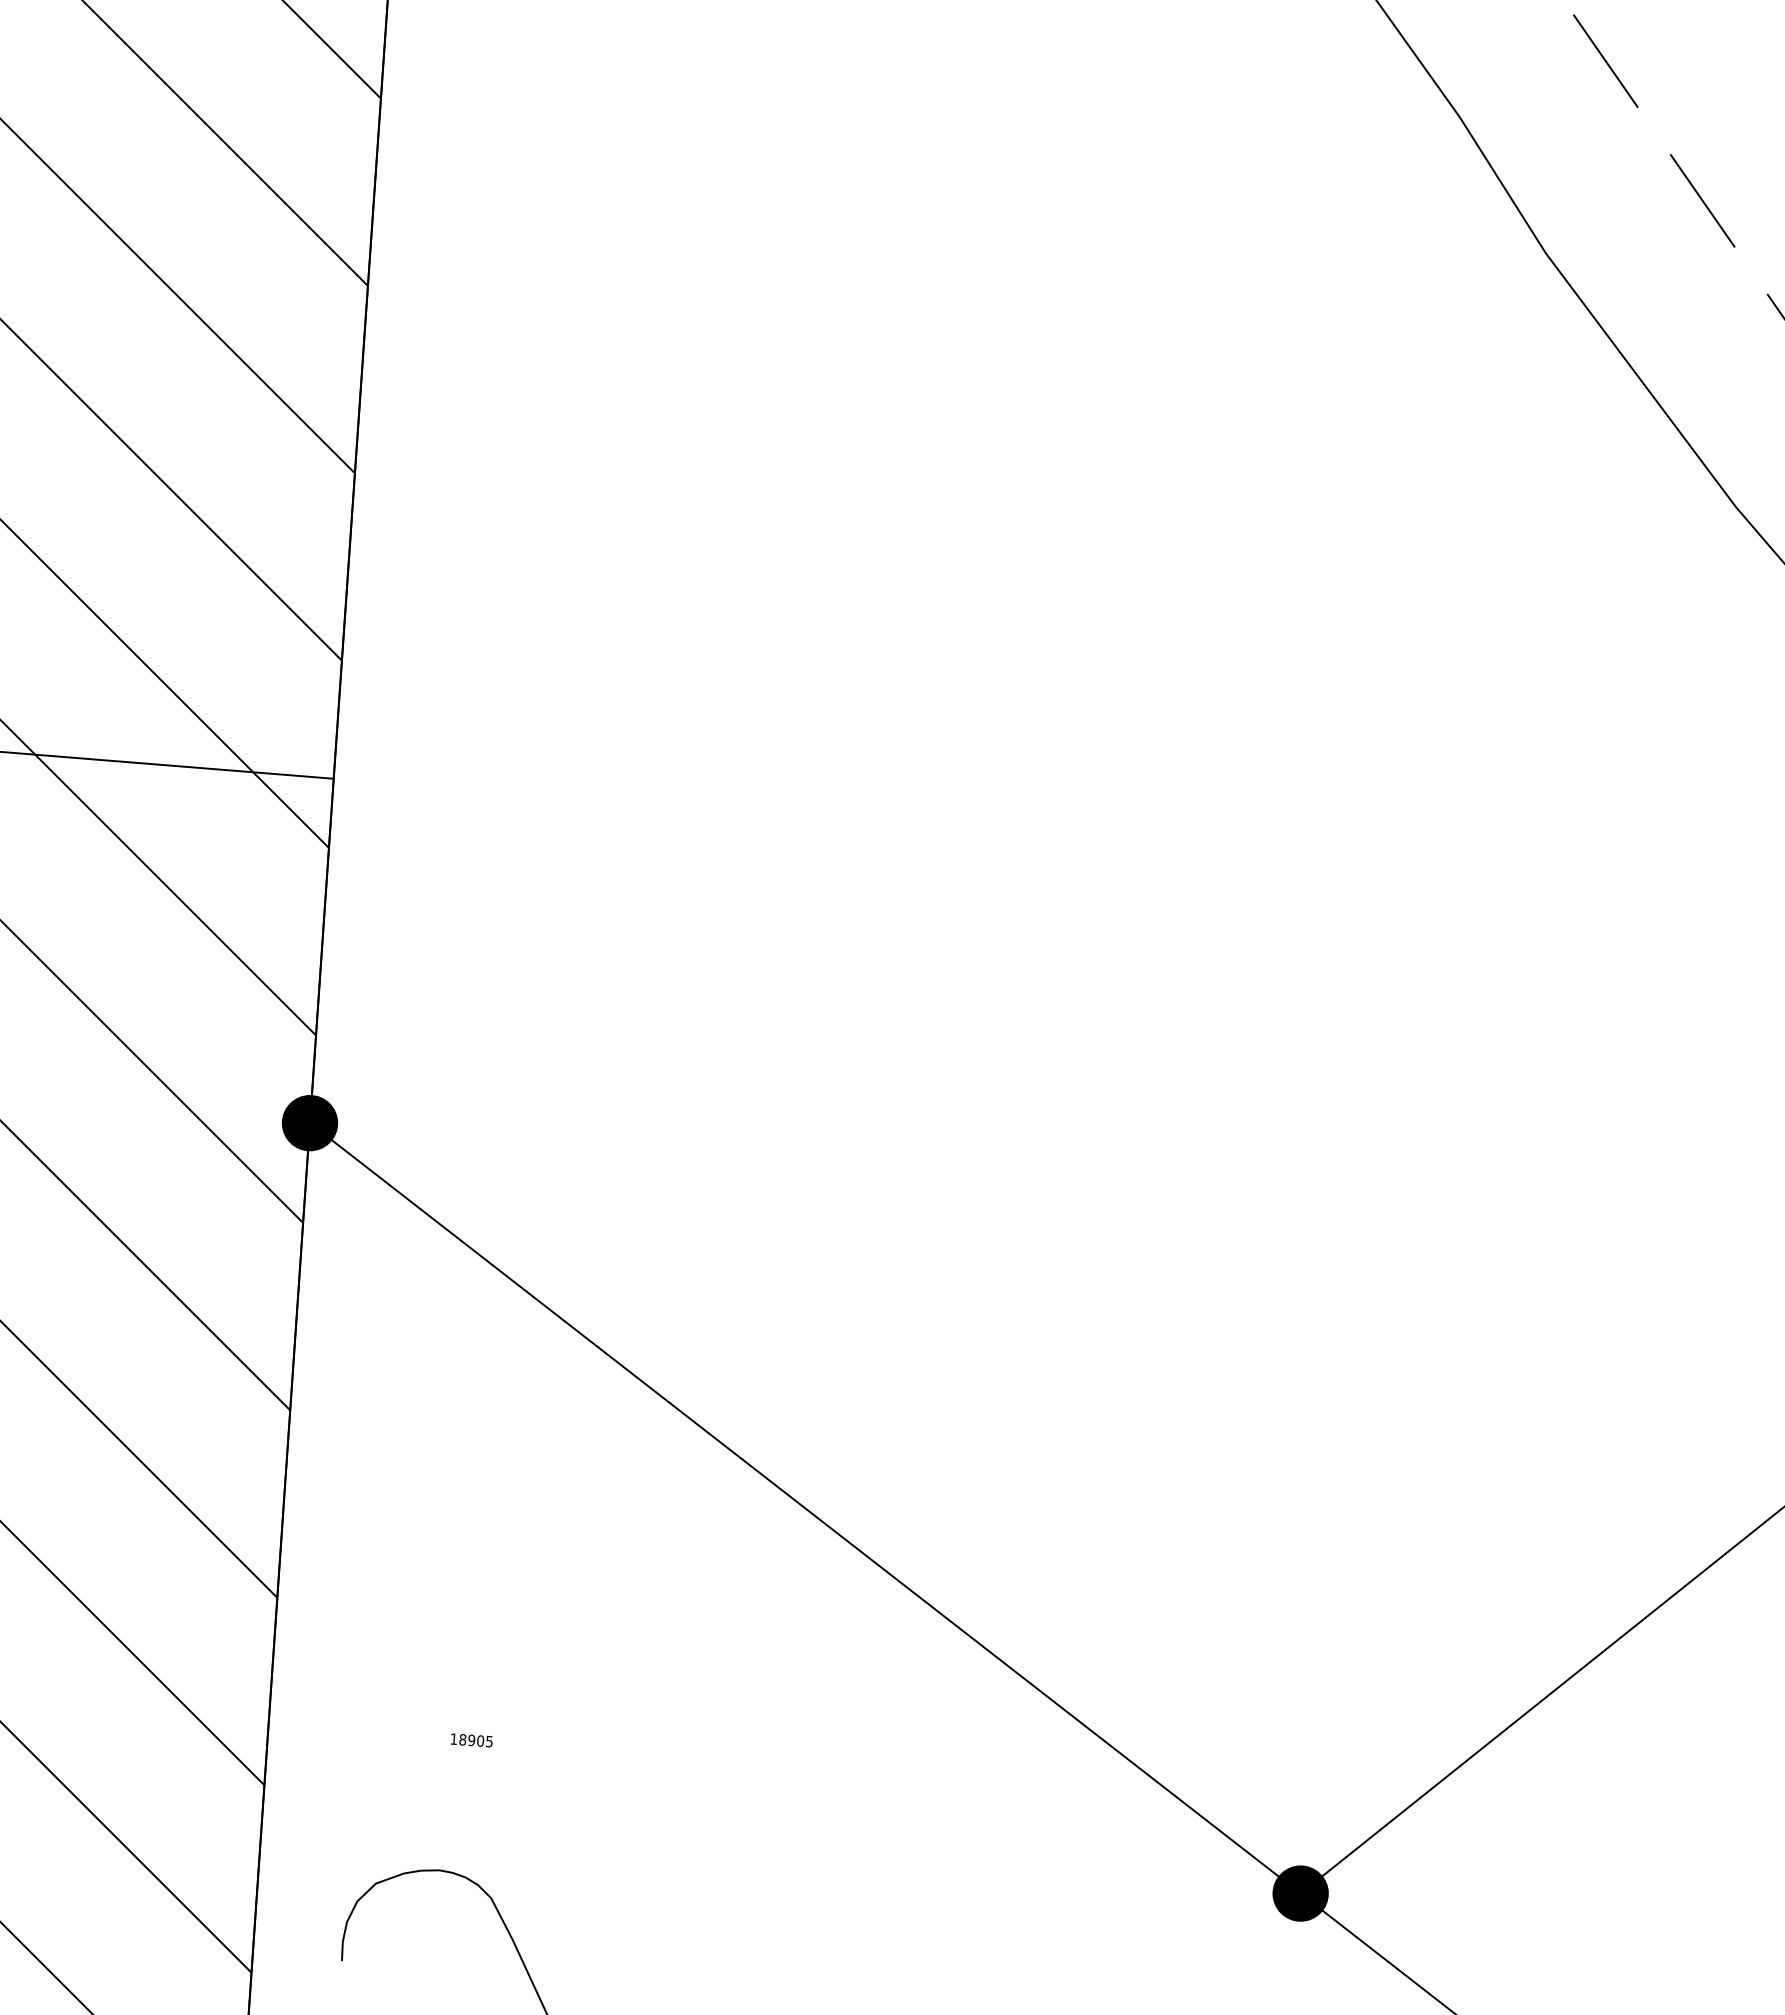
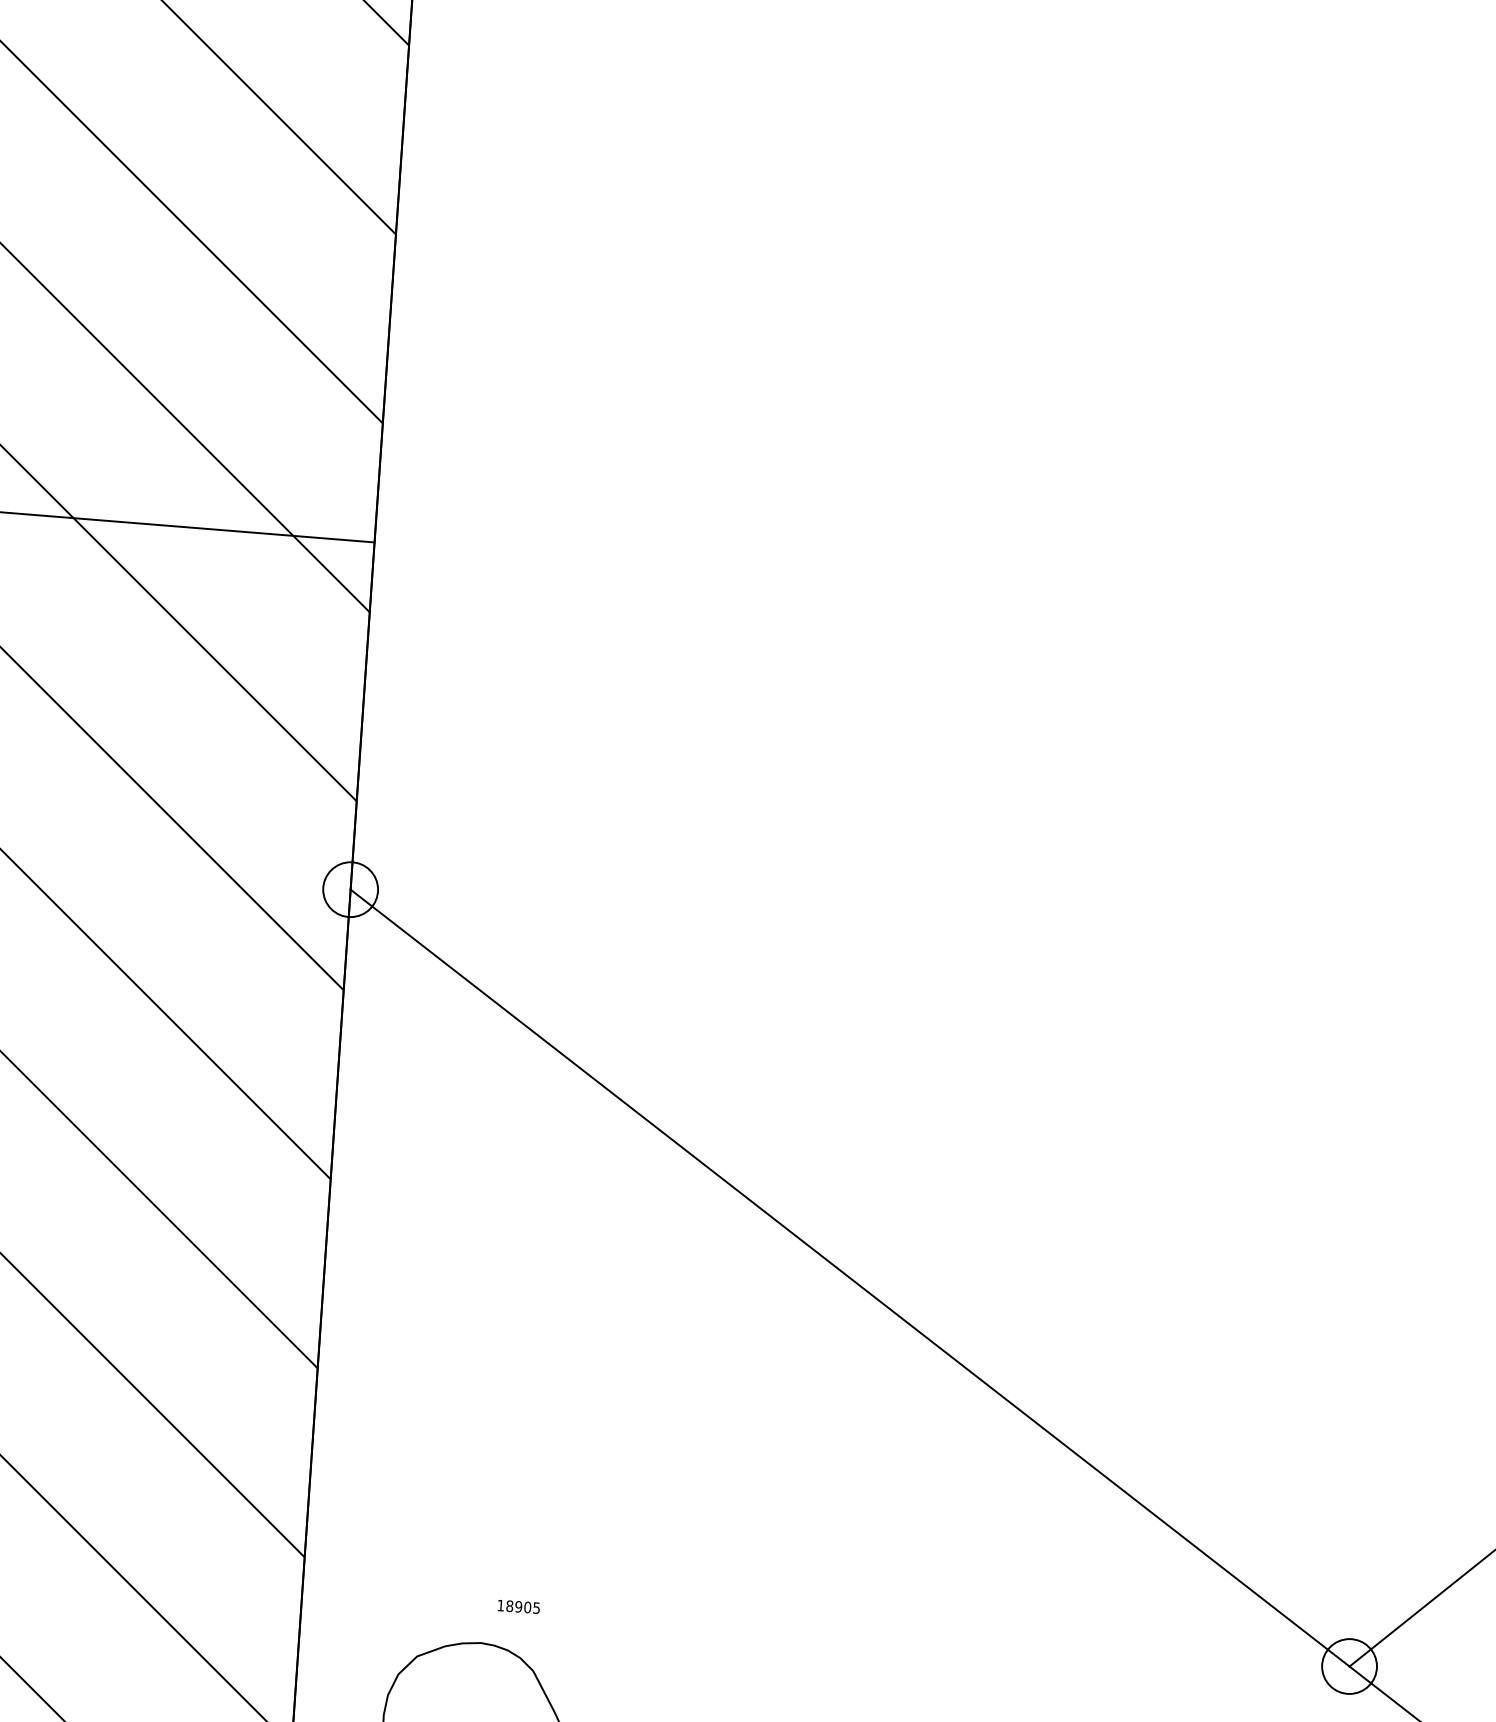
fill: (309, 1122) -> (350, 889), removed
text: (471, 1740) -> (518, 1606), moved
fill: (1300, 1893) -> (1349, 1666), removed

